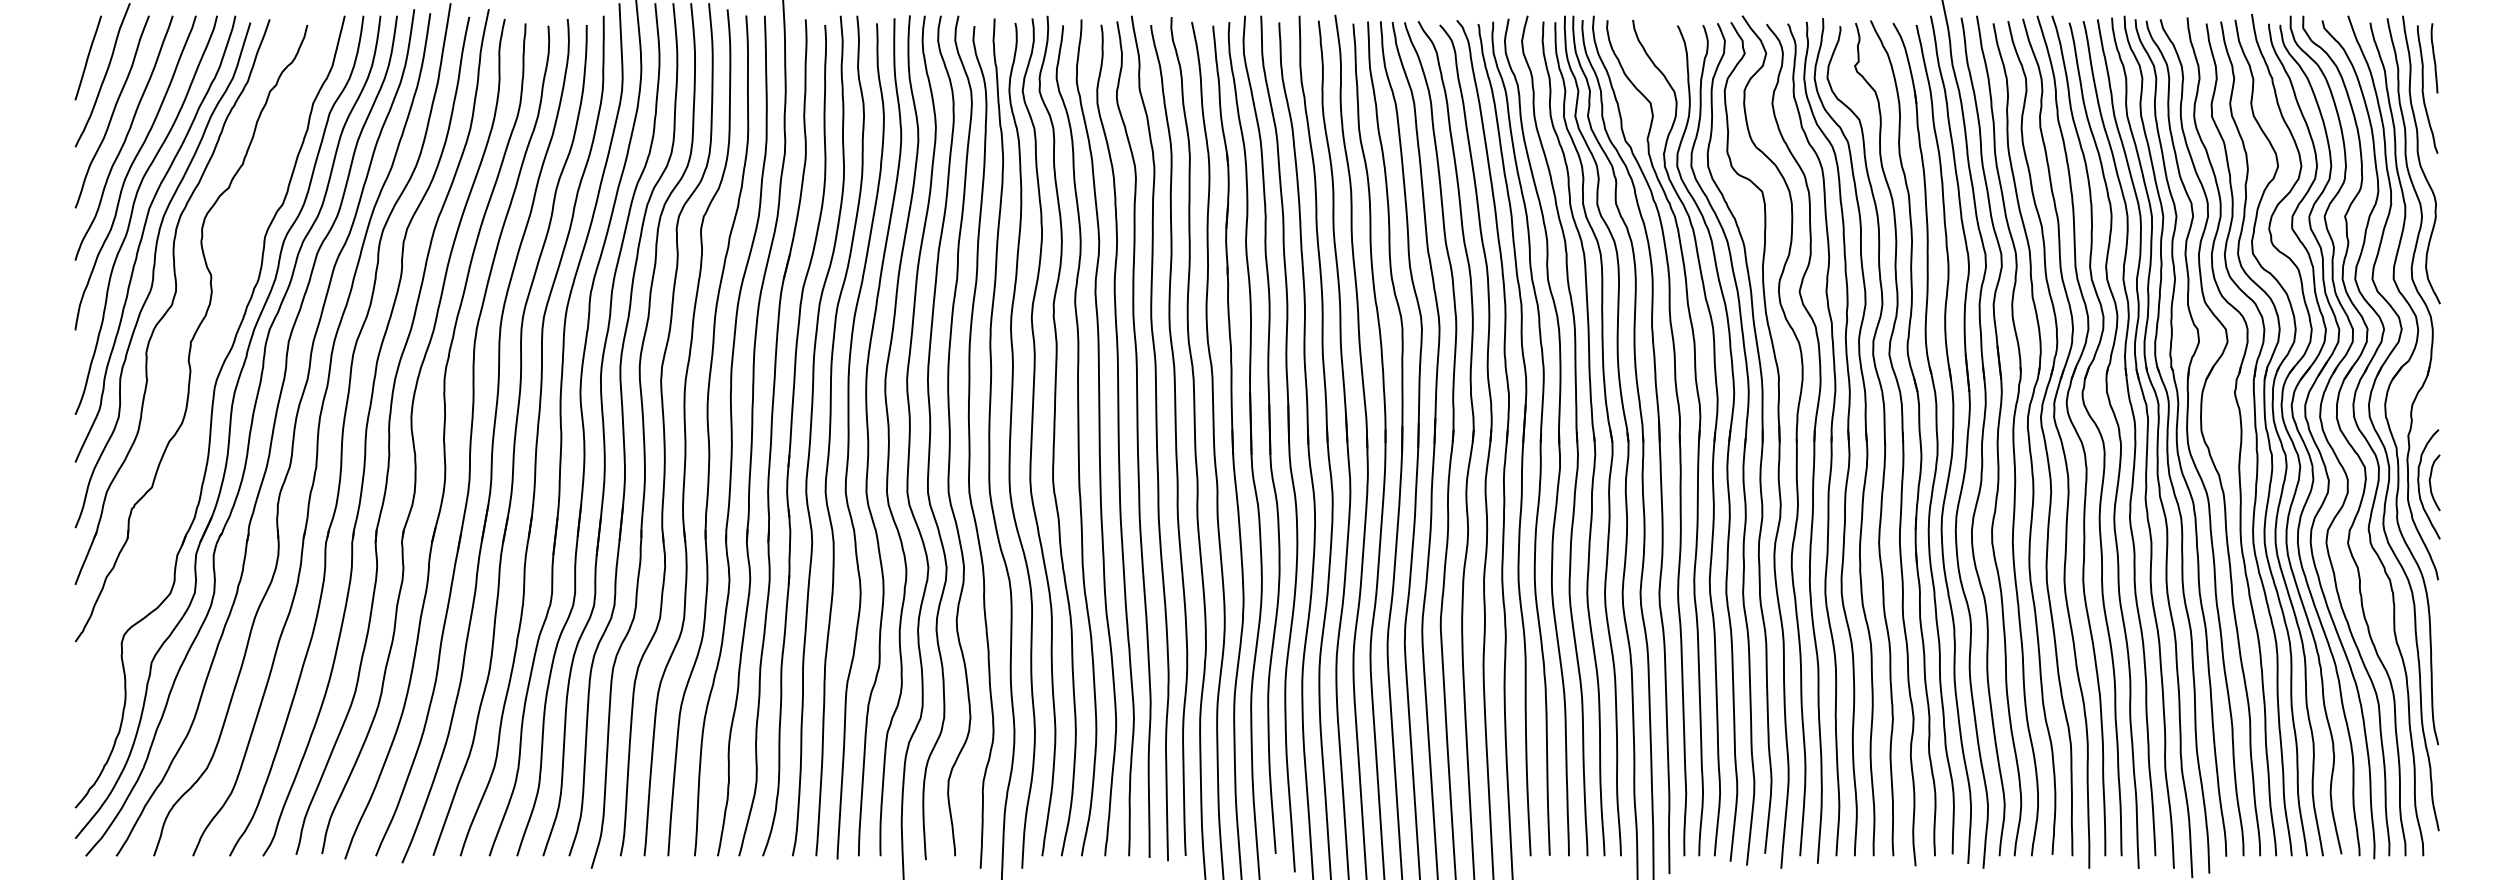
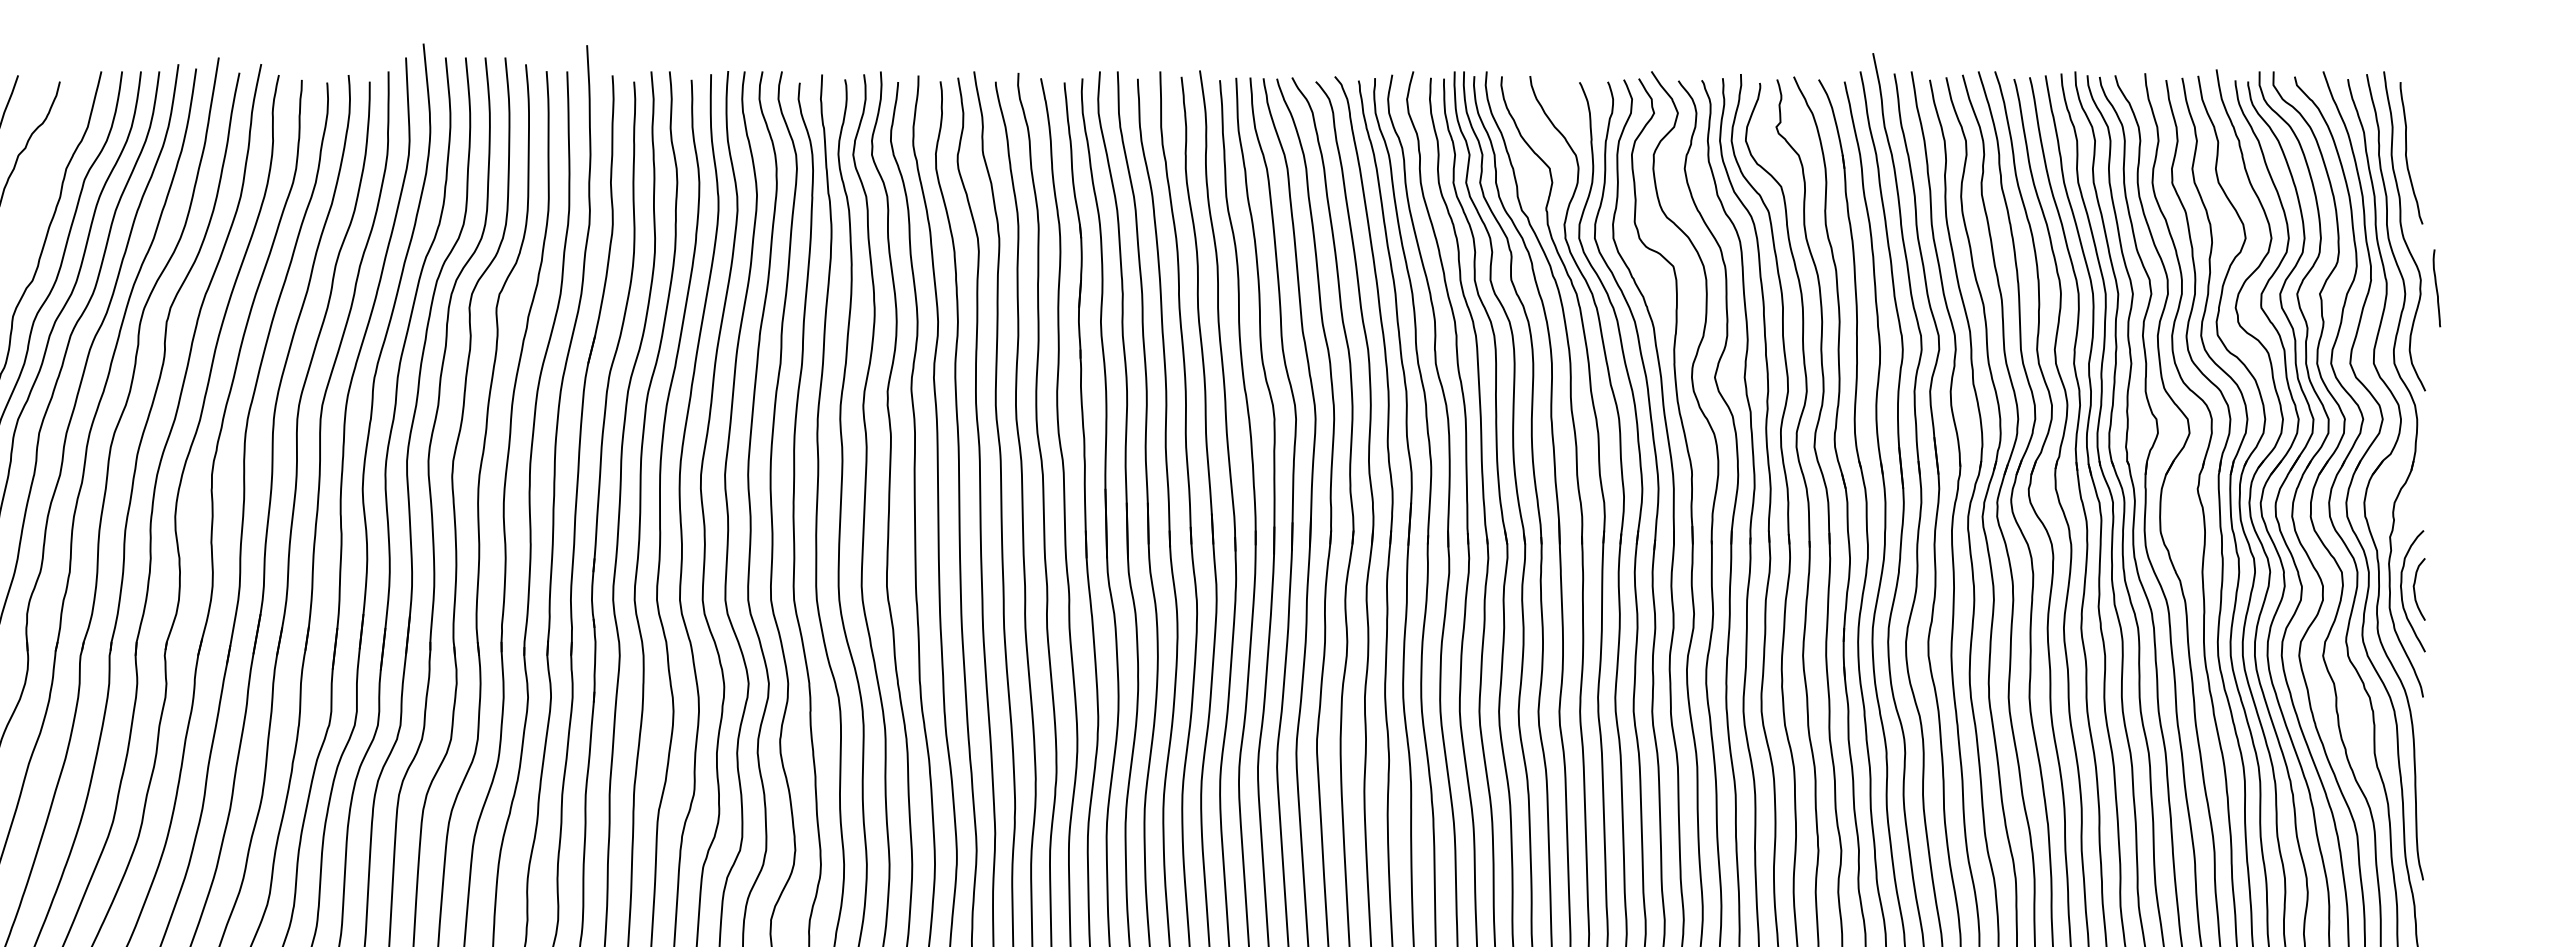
curve: (2434, 58) -> (2436, 288), moved

